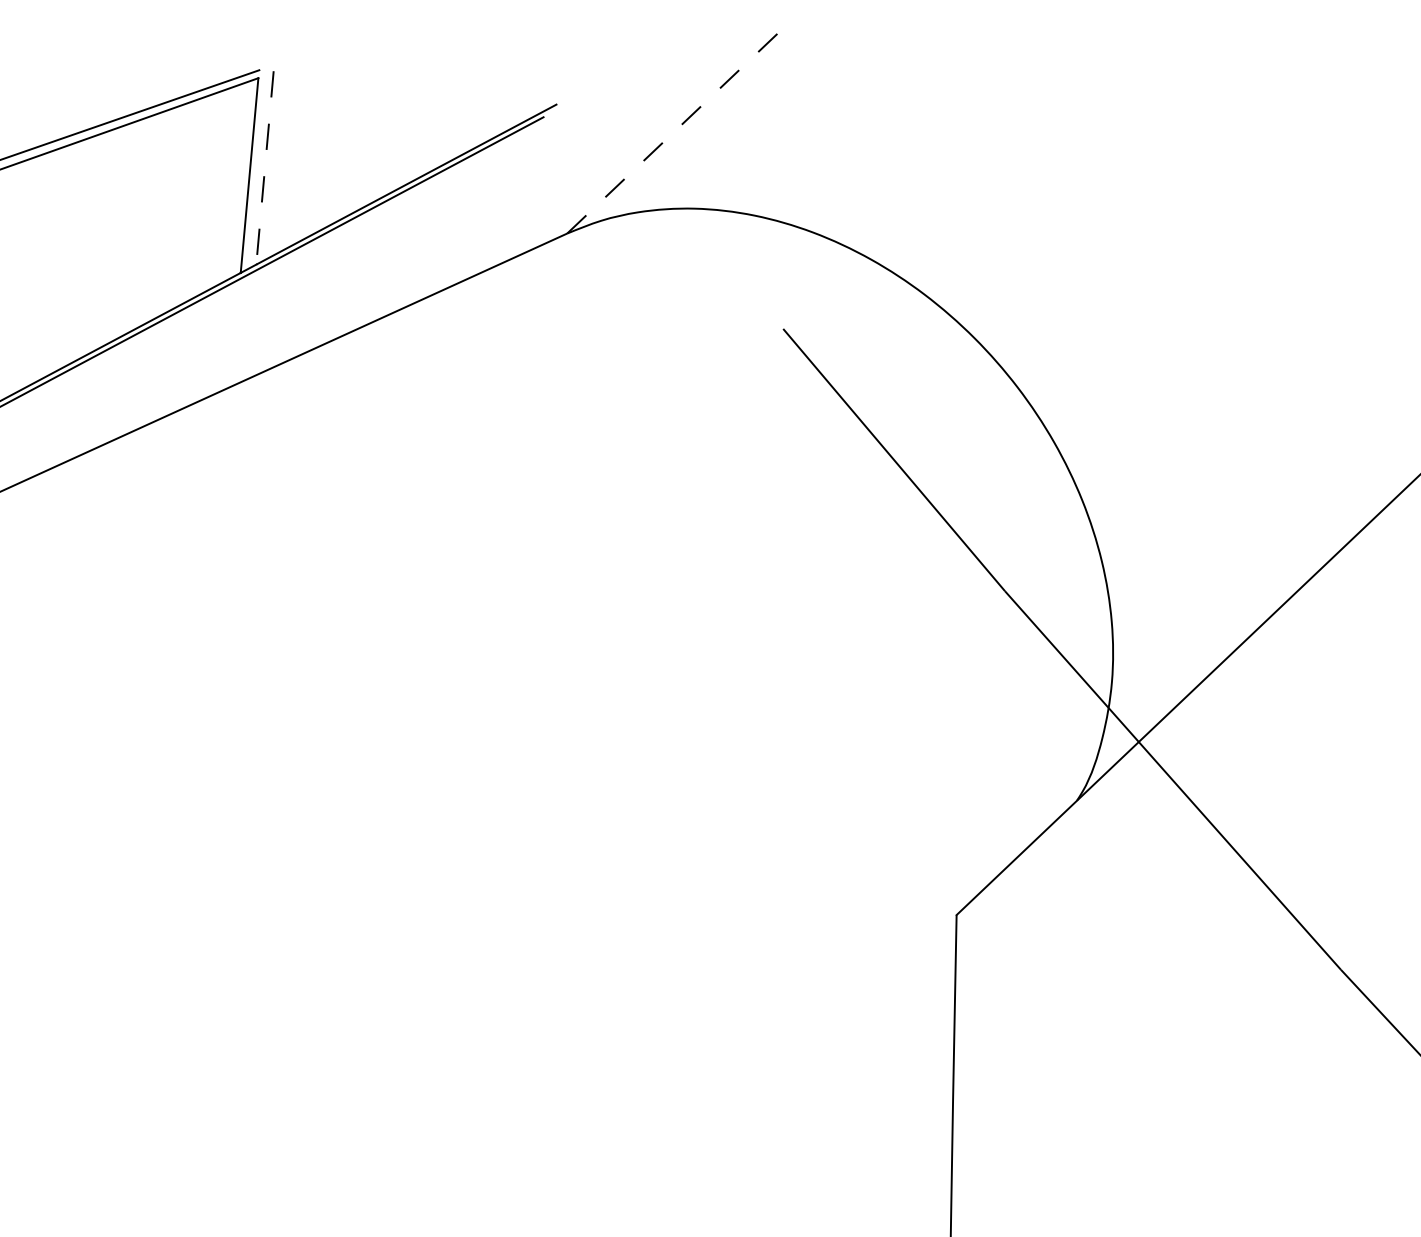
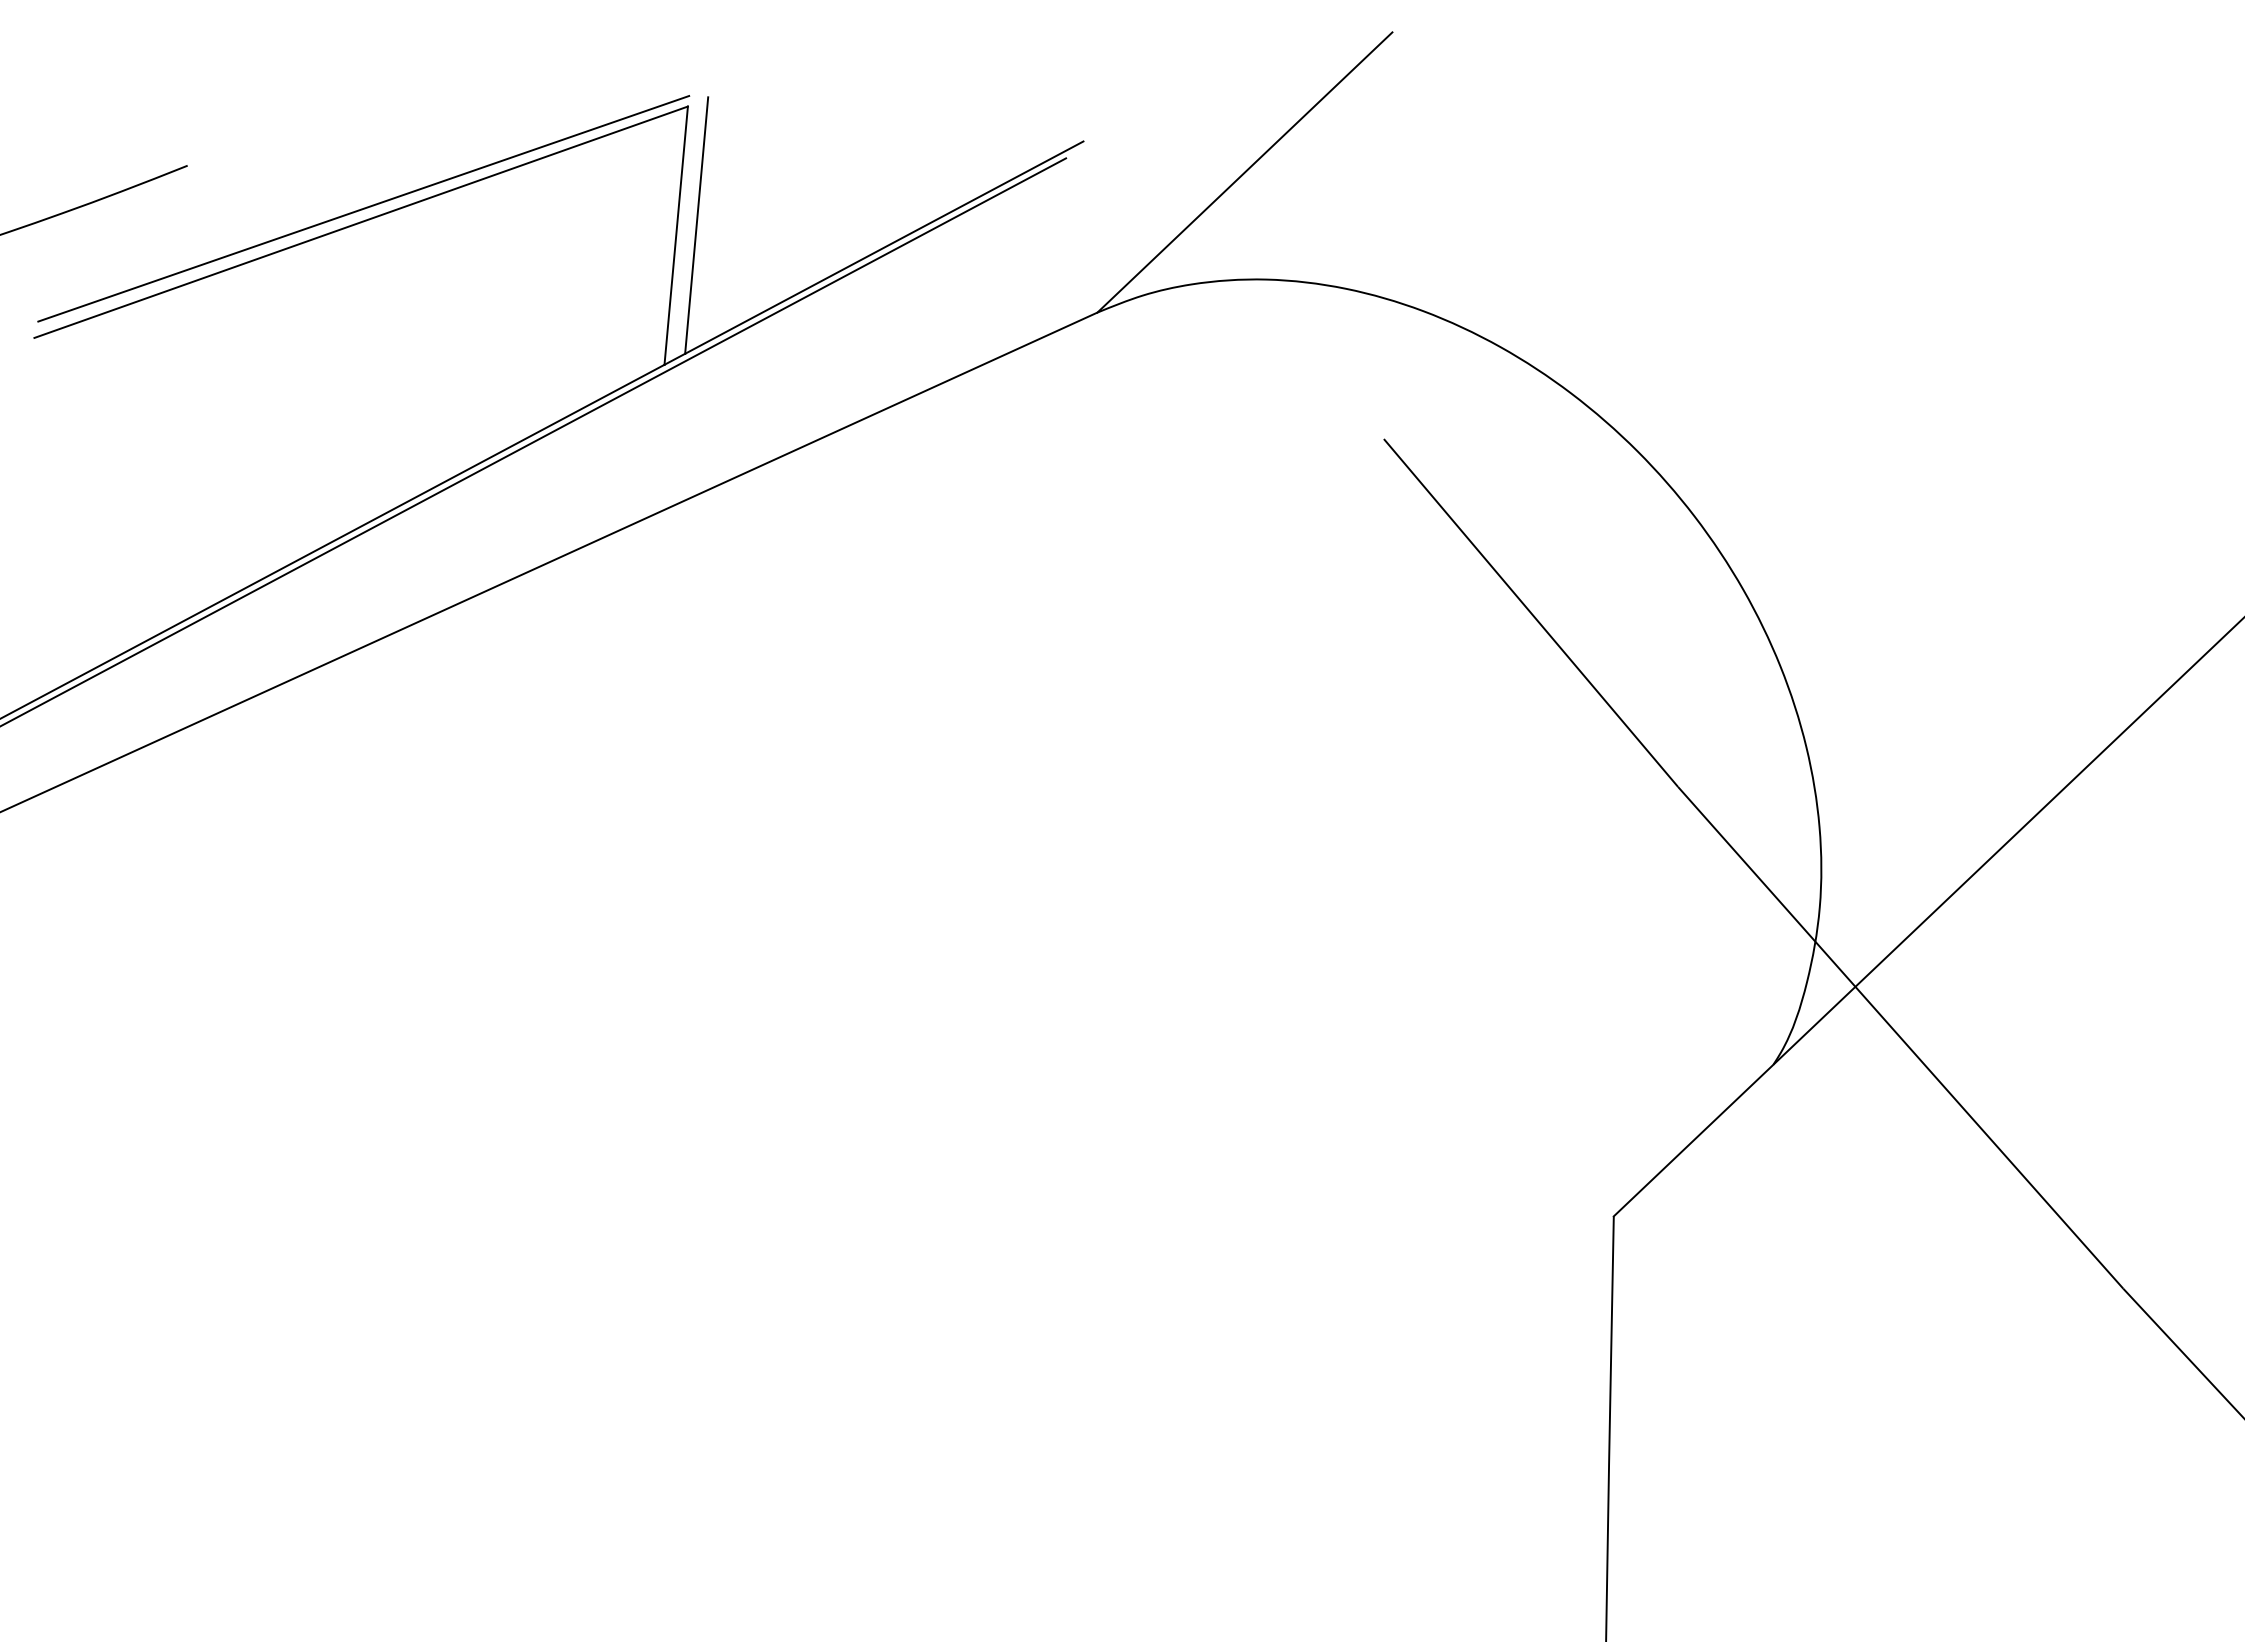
line: (678, 127) -> (1245, 172), dashed -> solid
line: (264, 167) -> (696, 225), dashed -> solid

